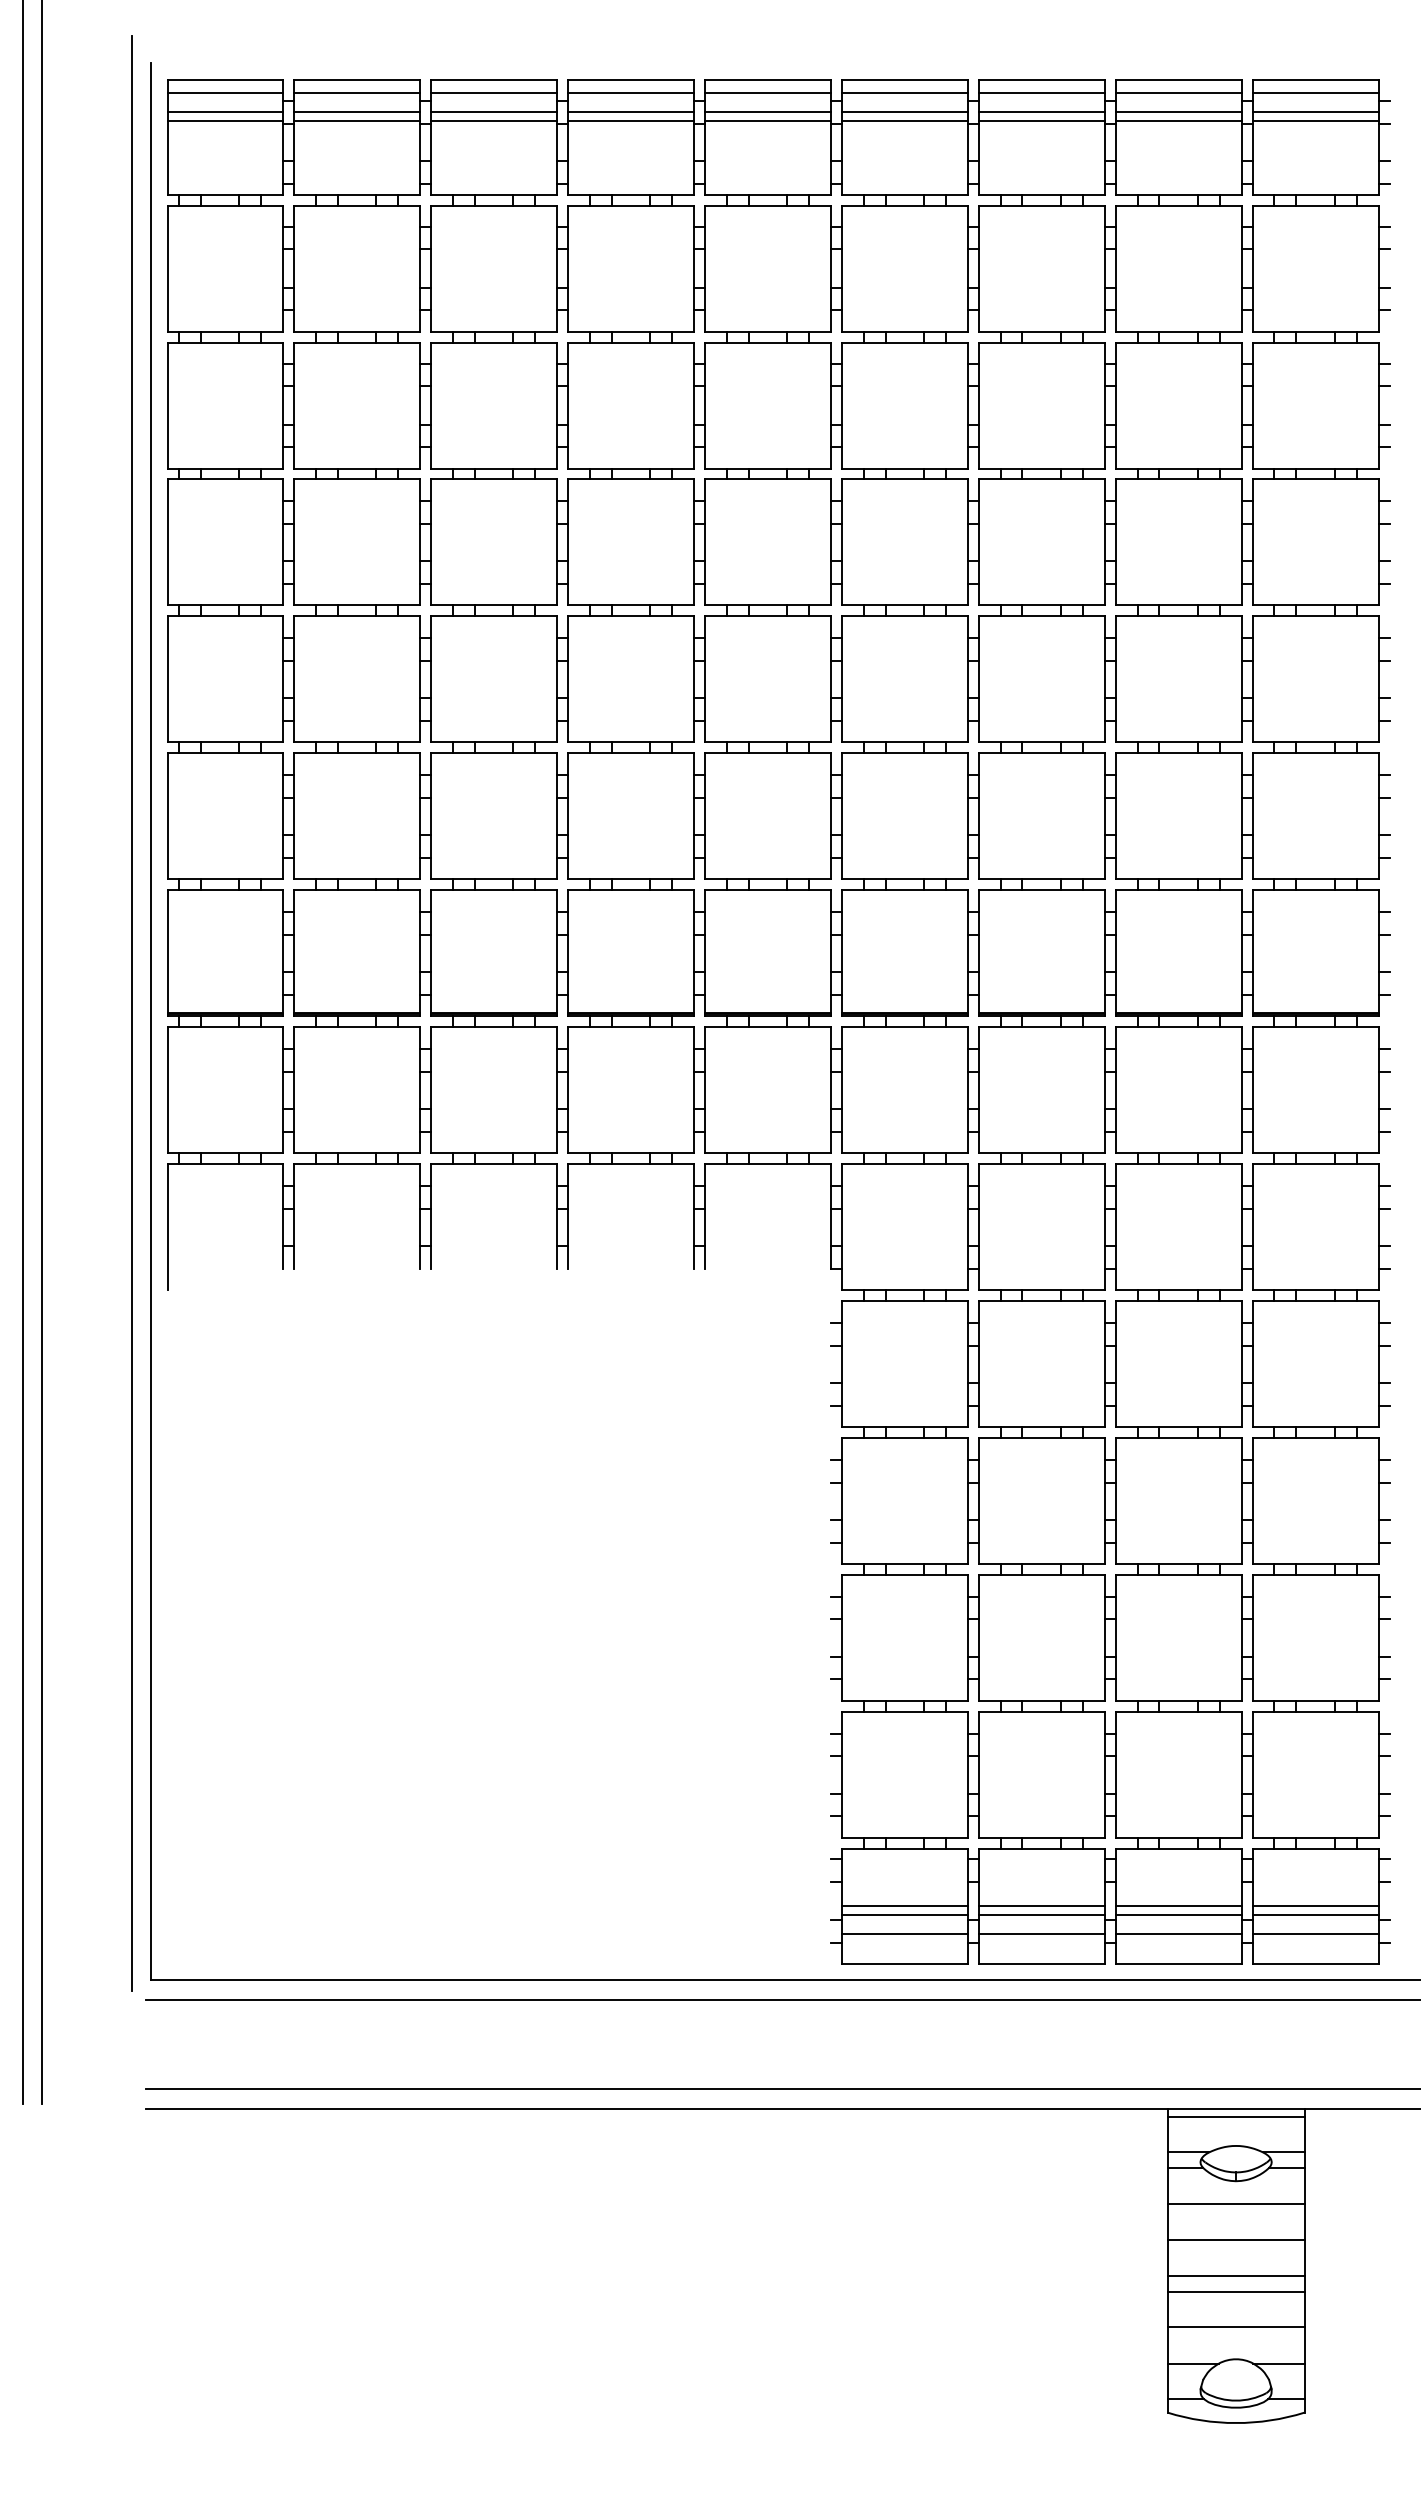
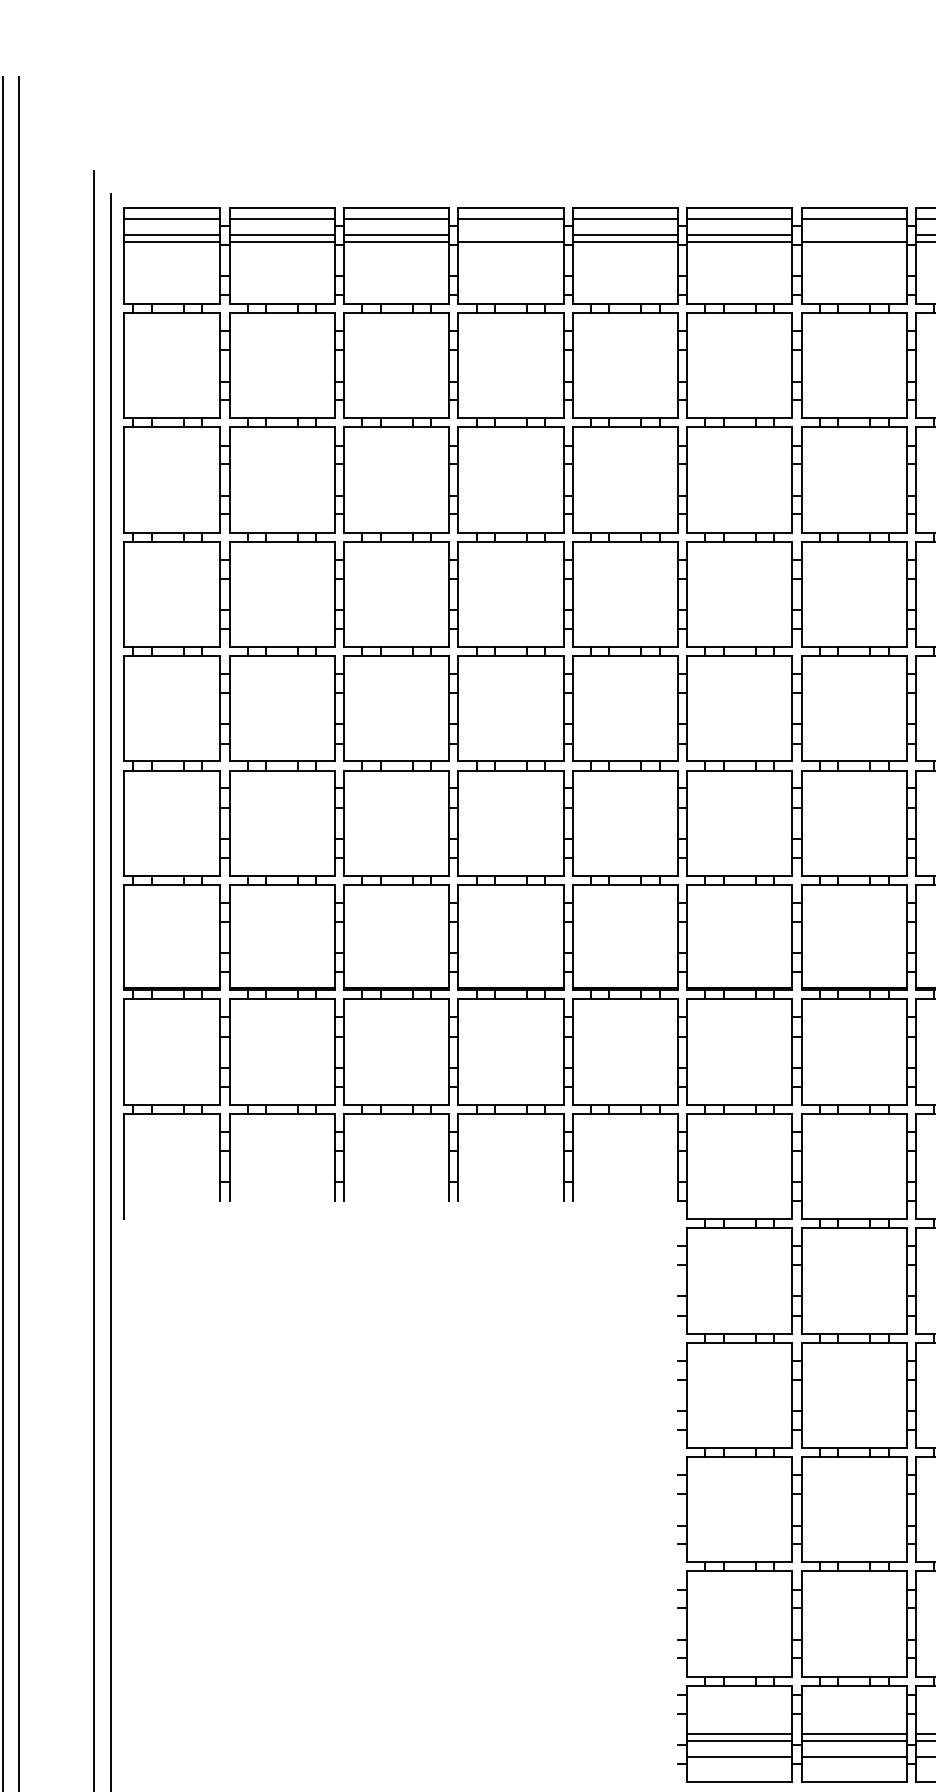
line: (630, 112) -> (510, 235), removed
line: (1041, 112) -> (854, 235), removed

